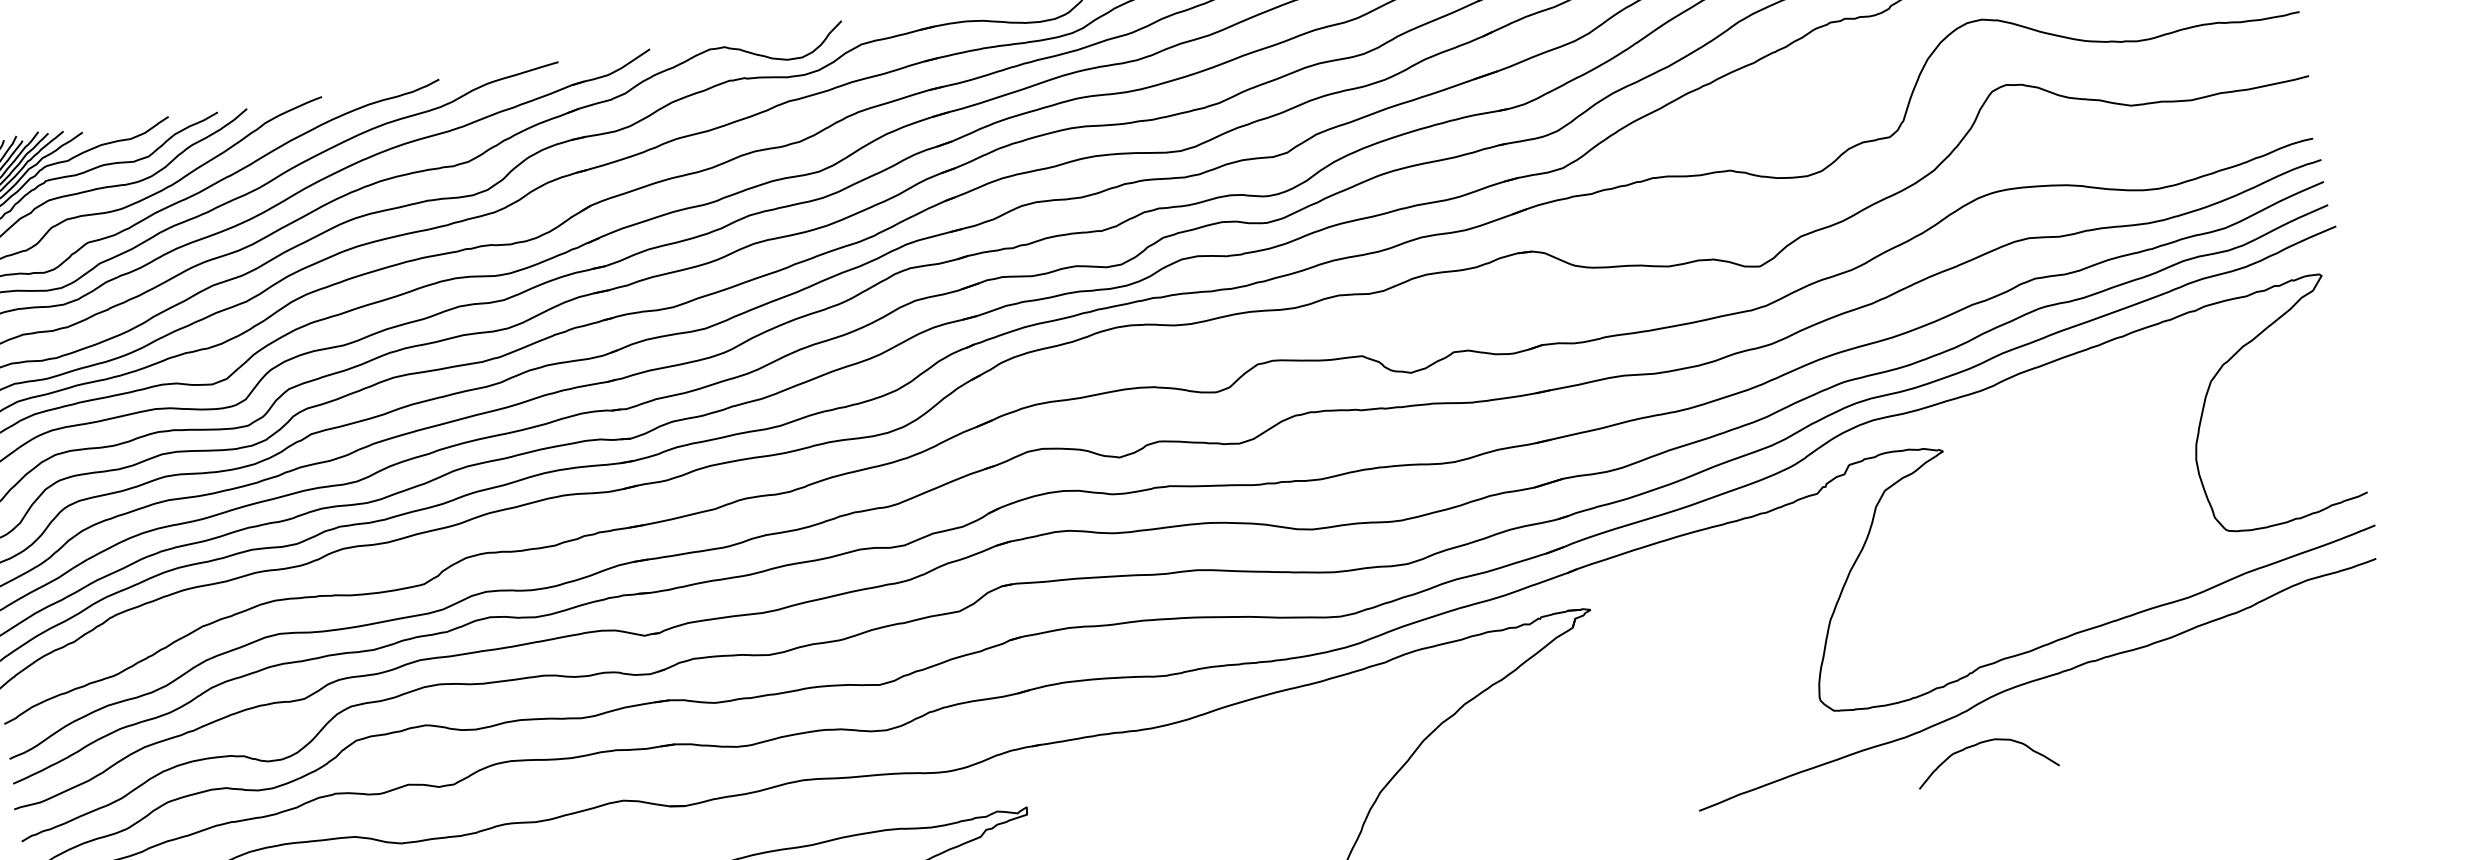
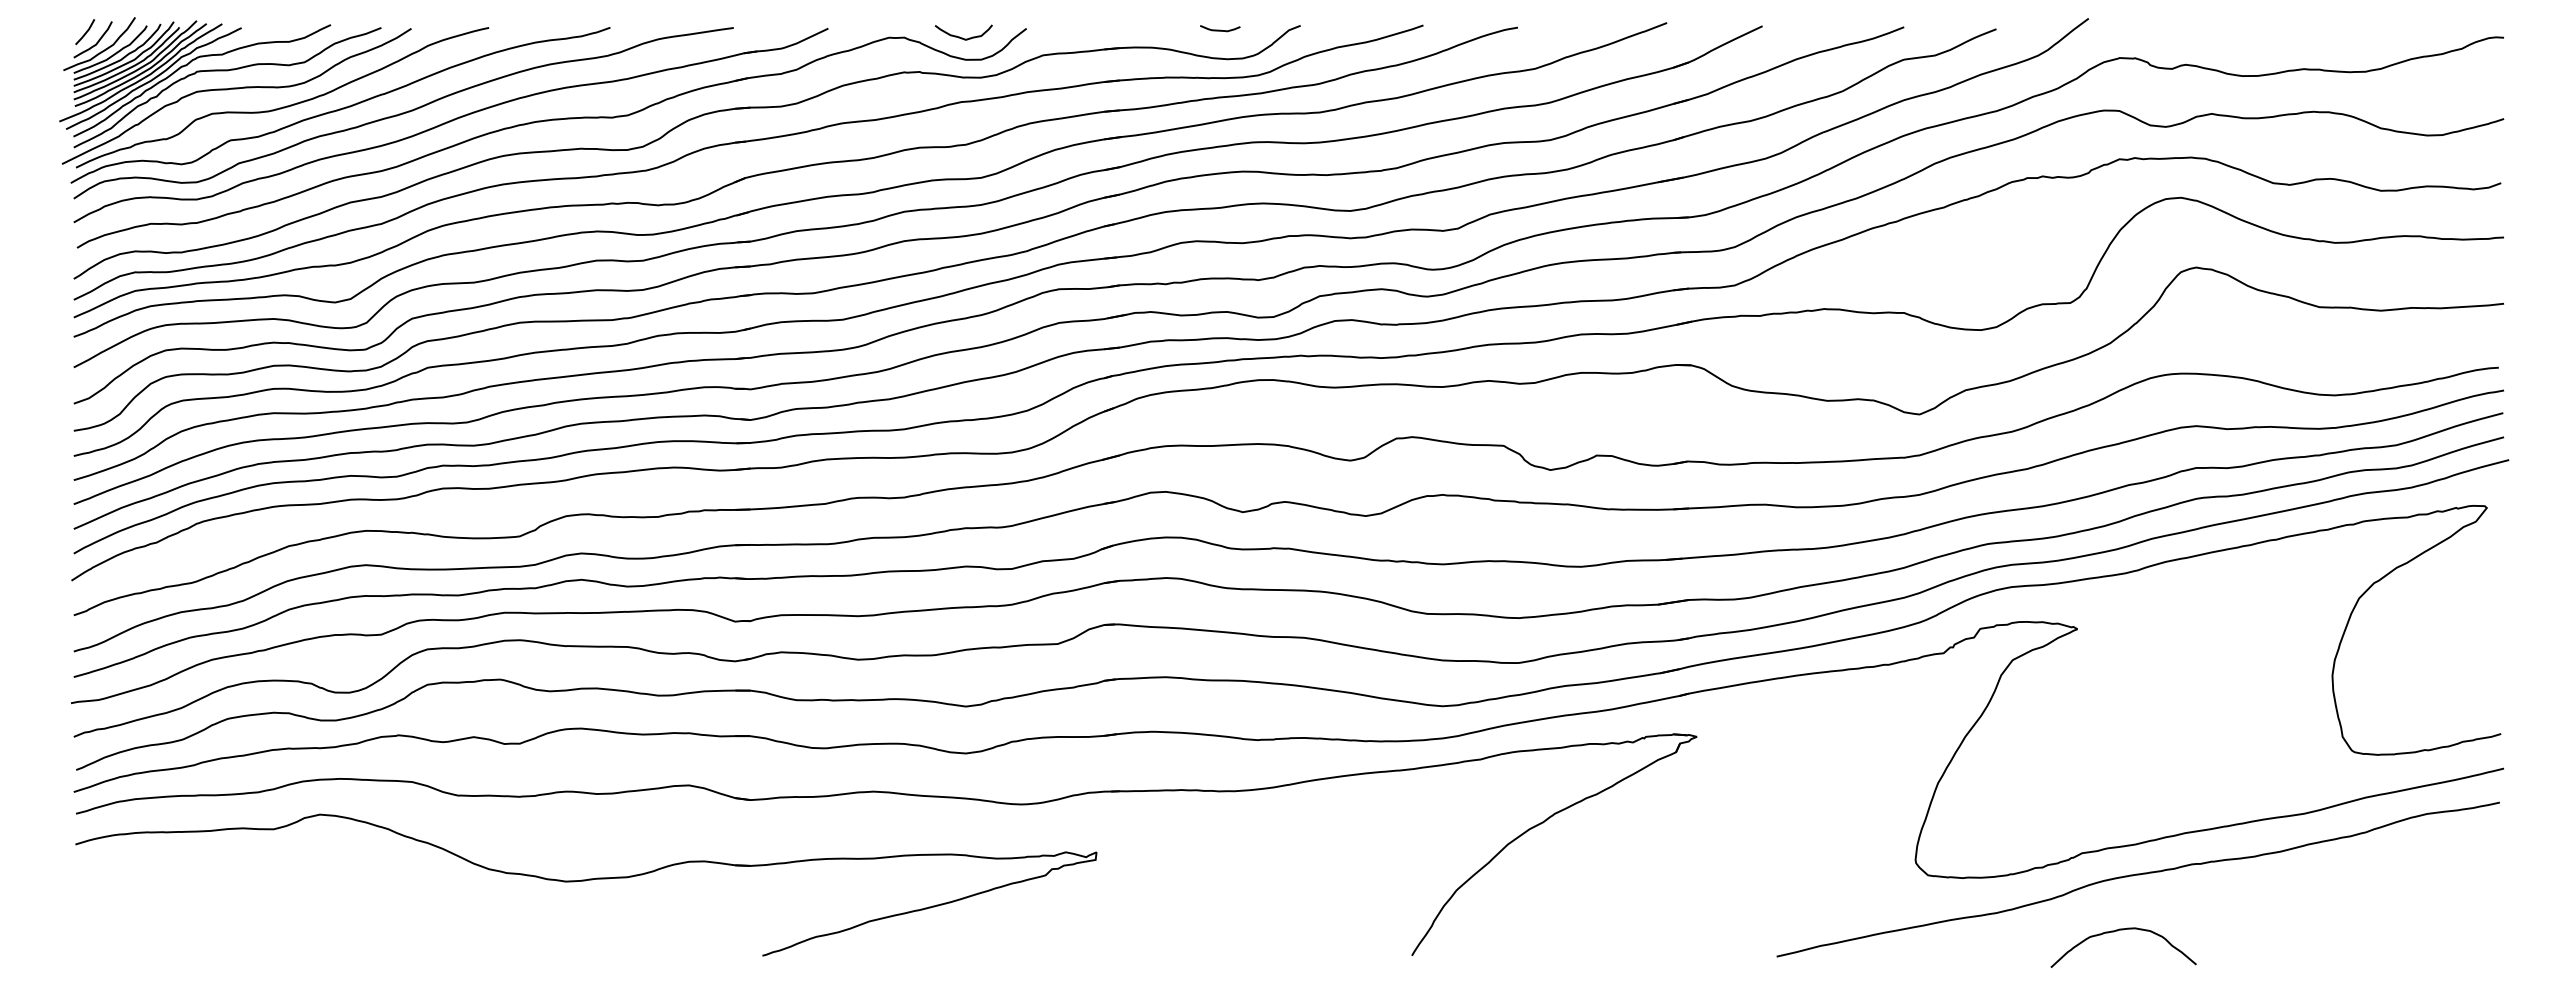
curve: (780, 38) -> (962, 37), added
curve: (1984, 743) -> (2123, 930), moved

